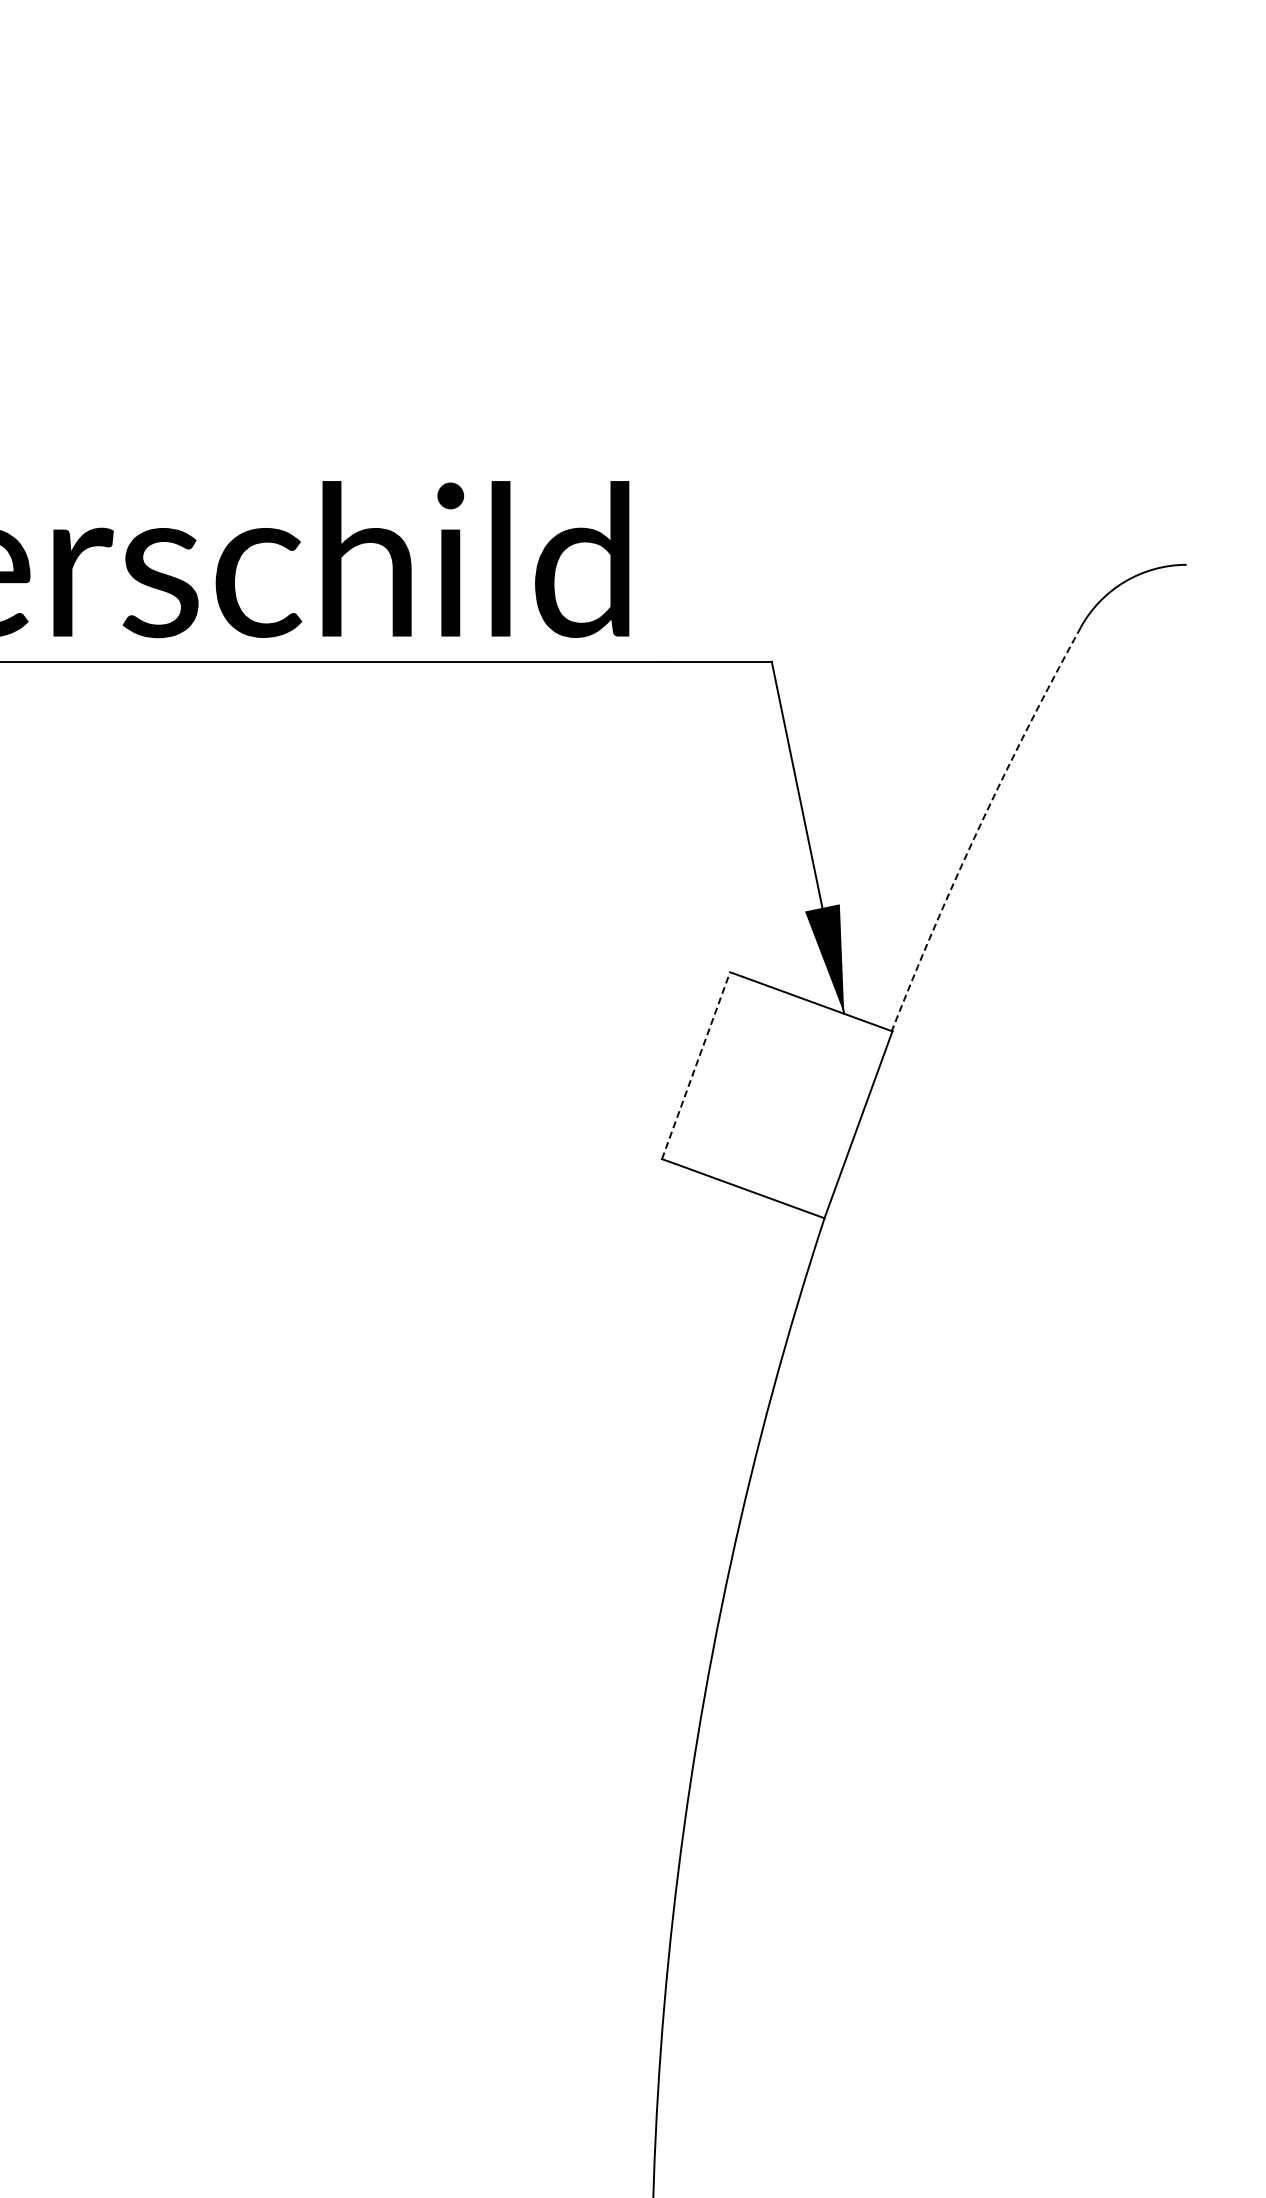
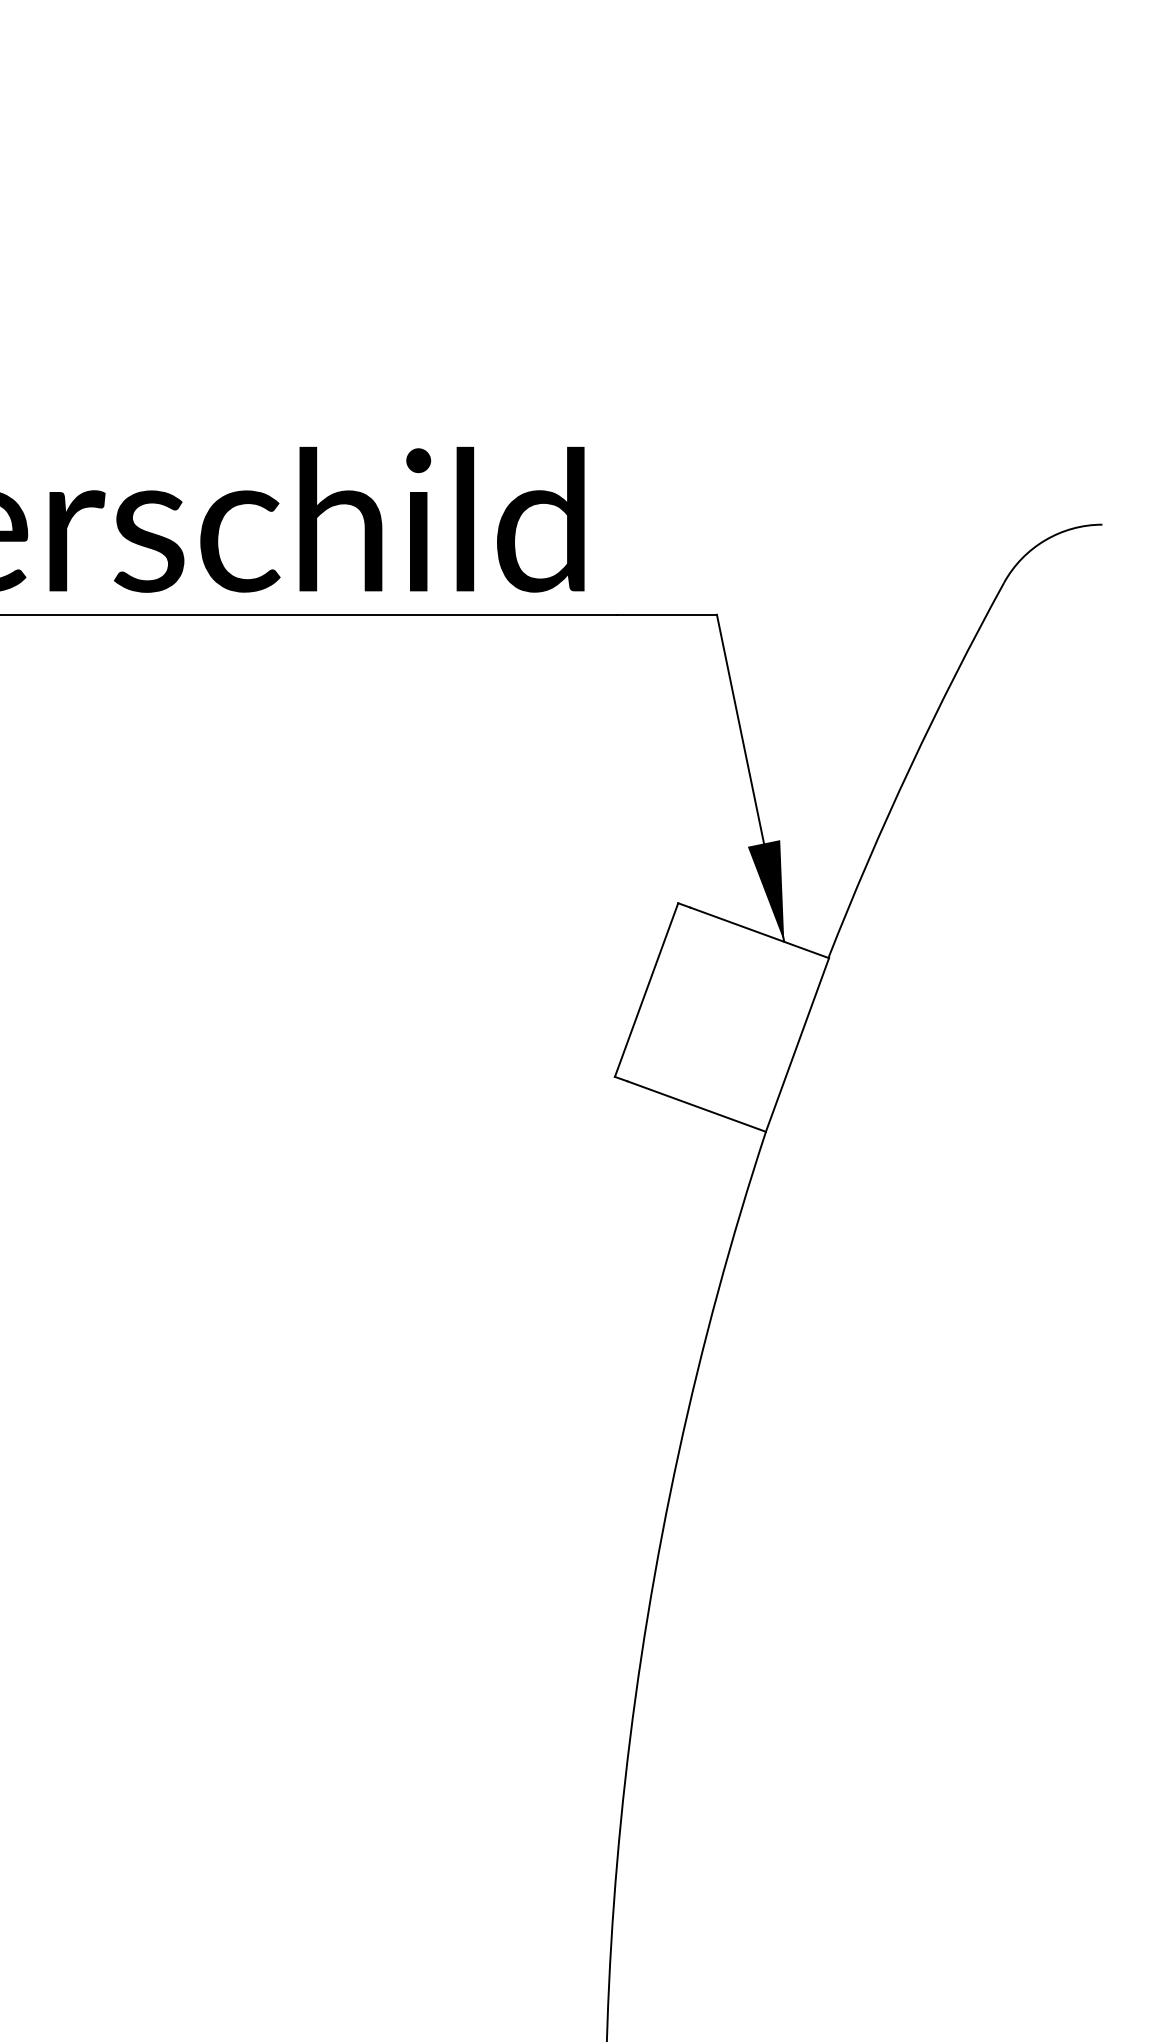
arc: (979, 826) -> (909, 767), dashed -> solid
line: (696, 1065) -> (646, 989), dashed -> solid

